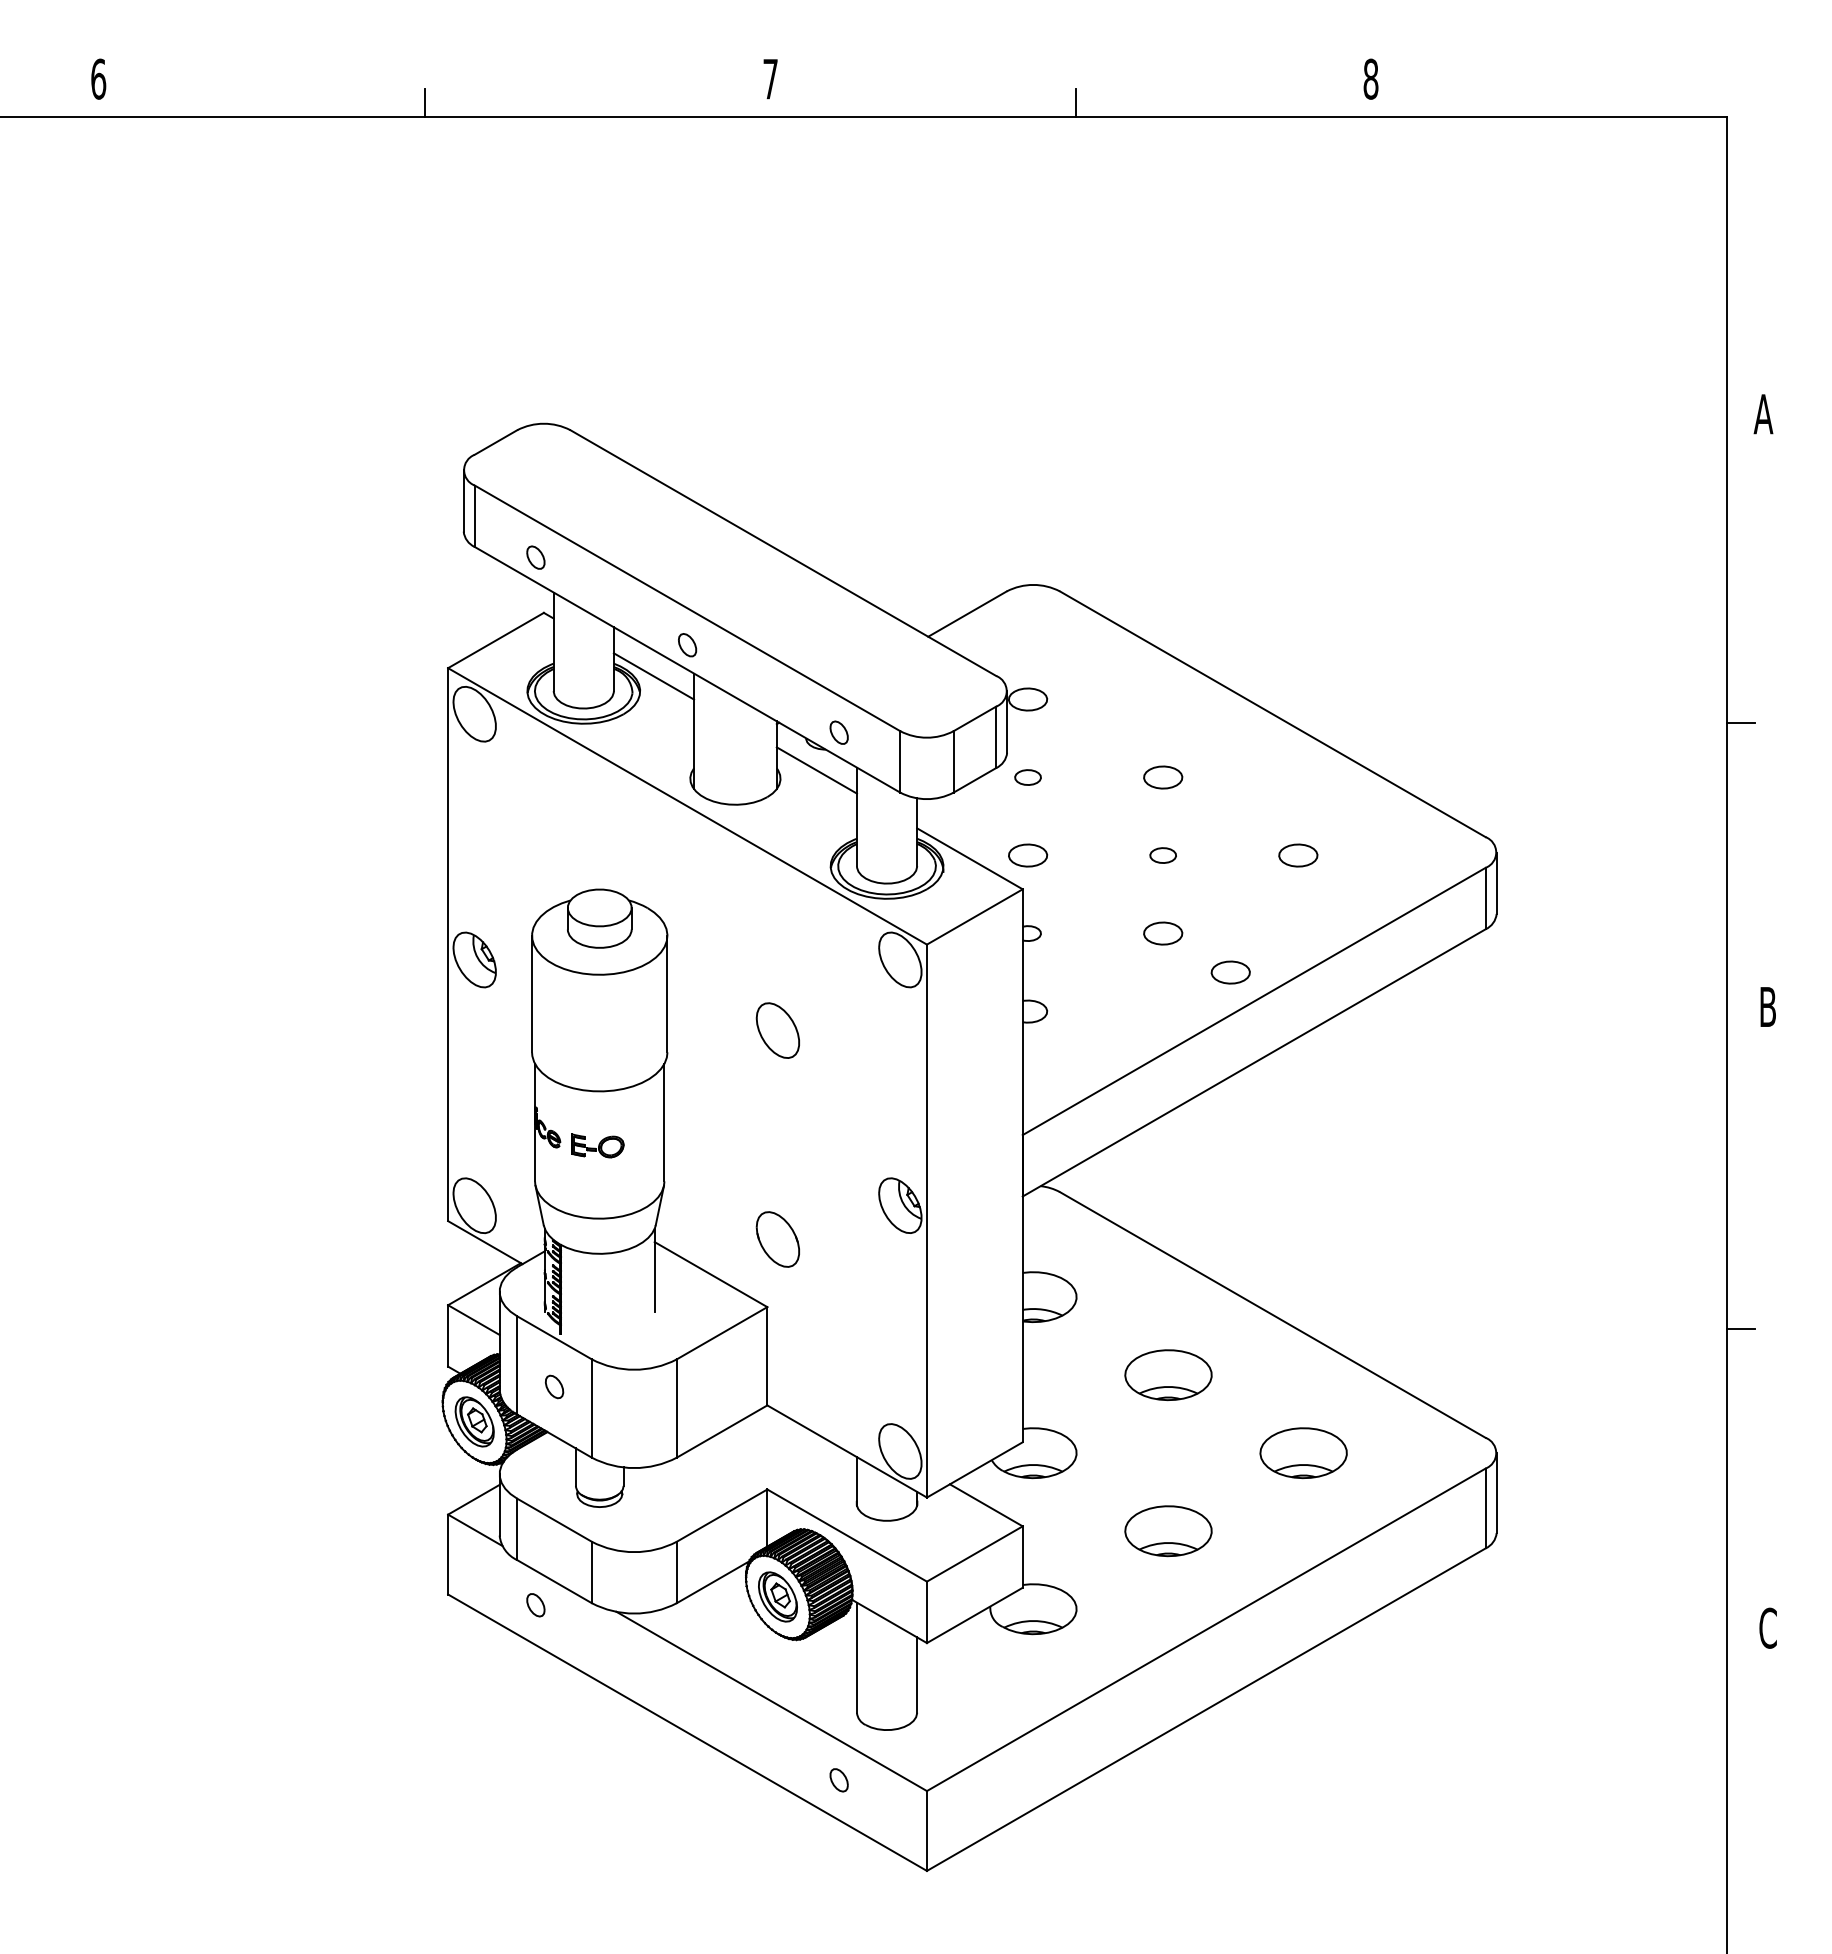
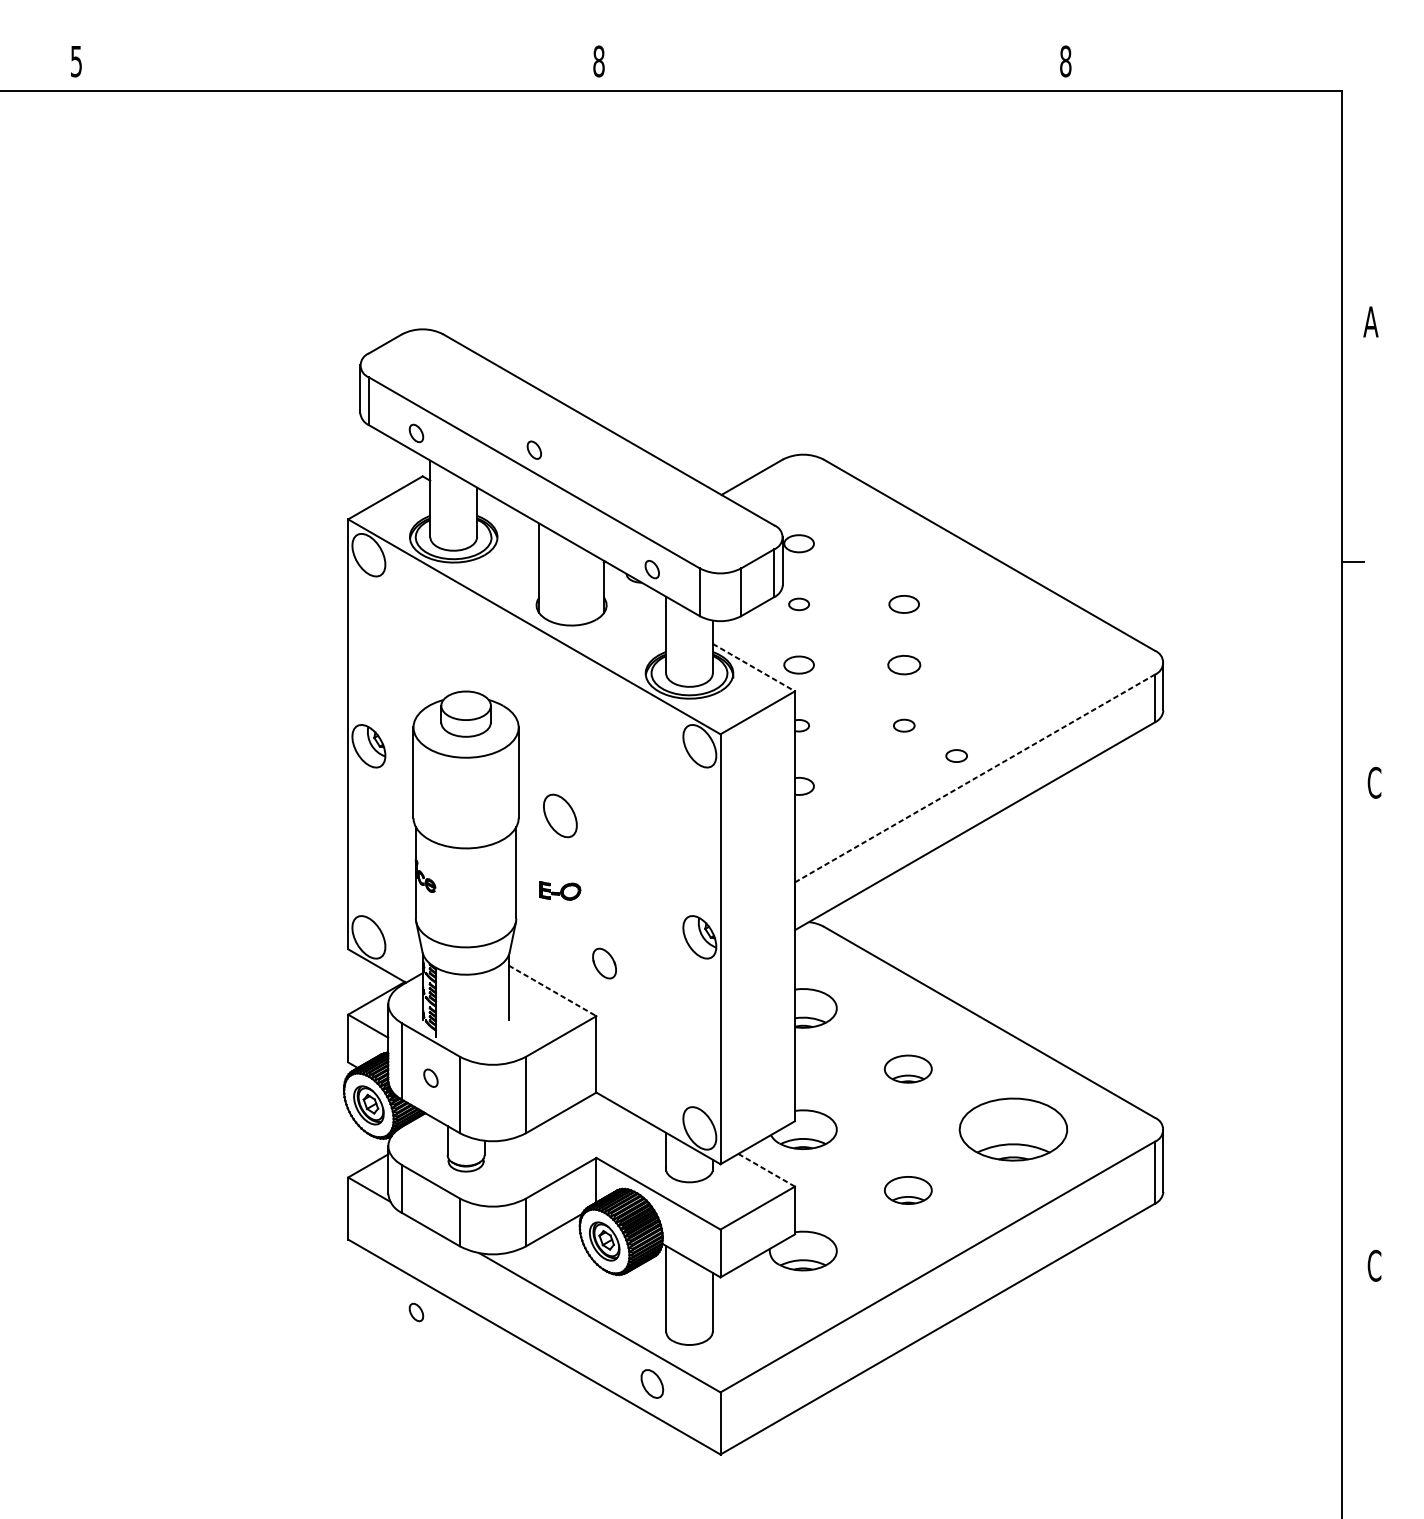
text: (98, 78) -> (76, 60), 6 -> 5
text: (770, 78) -> (598, 60), 7 -> 8
line: (424, 103) -> (329, 80), removed
line: (1076, 103) -> (836, 80), removed
part: (687, 645) -> (534, 450), moved
line: (653, 676) -> (507, 525), removed
line: (816, 770) -> (634, 598), removed
part: (1162, 855) -> (903, 665), size x1.6
part: (1298, 855) -> (1009, 665), removed
line: (969, 858) -> (753, 667), solid -> dashed
part: (1163, 933) -> (904, 725), size x0.7
part: (1230, 972) -> (956, 756), size x0.7
line: (1254, 1001) -> (975, 778), solid -> dashed
text: (1767, 1006) -> (1374, 782), B -> C
part: (777, 1030) -> (559, 815), moved
part: (597, 1145) -> (559, 890), moved
part: (777, 1239) -> (604, 963), size x0.7
line: (711, 1274) -> (553, 990), solid -> dashed
line: (1740, 1329) -> (1353, 1033), removed
part: (1168, 1375) -> (908, 1069), size x0.7
part: (1303, 1453) -> (1013, 1129), size x1.6
line: (985, 1505) -> (766, 1170), solid -> dashed
part: (1168, 1531) -> (908, 1190), size x0.7
part: (535, 1605) -> (416, 1312), moved
part: (838, 1780) -> (651, 1384), size x1.6

